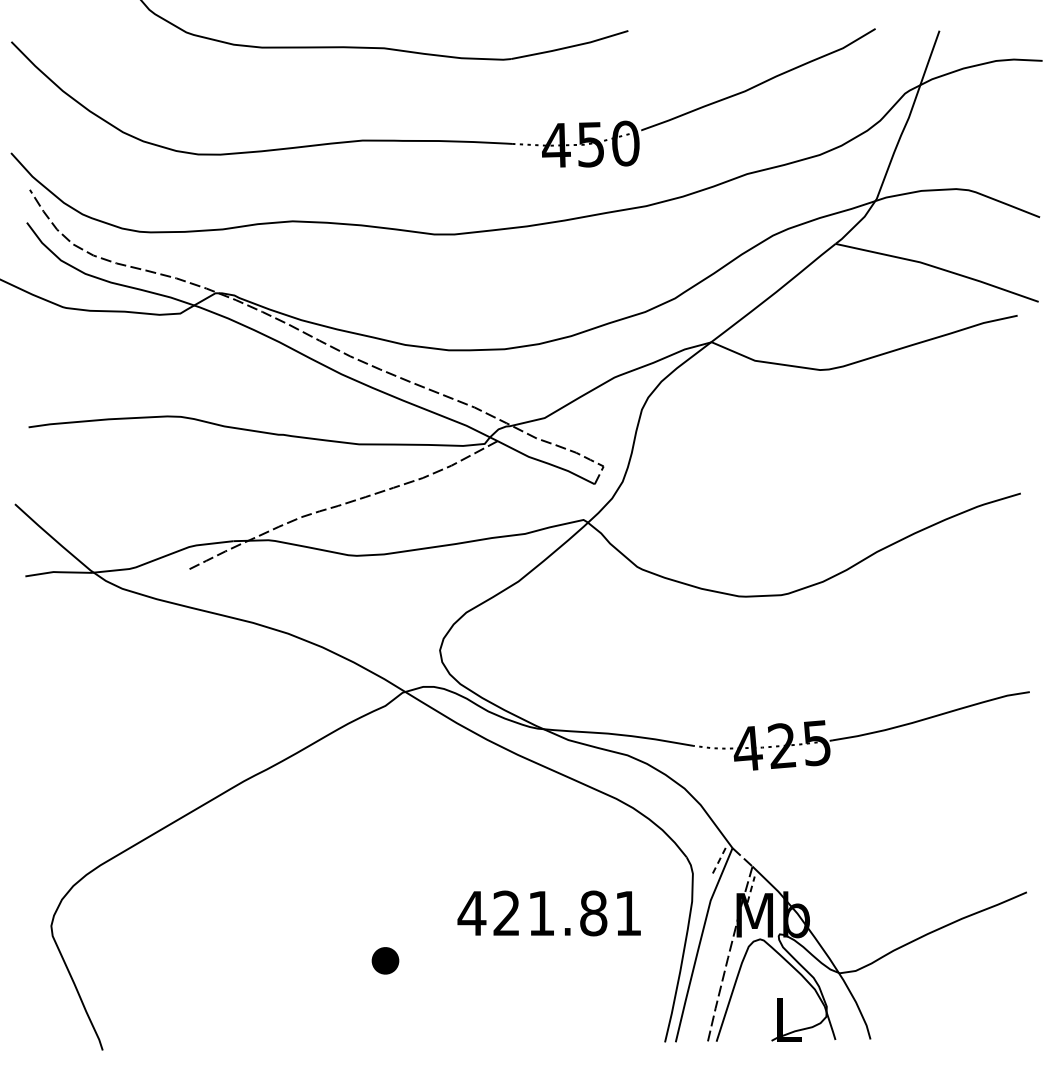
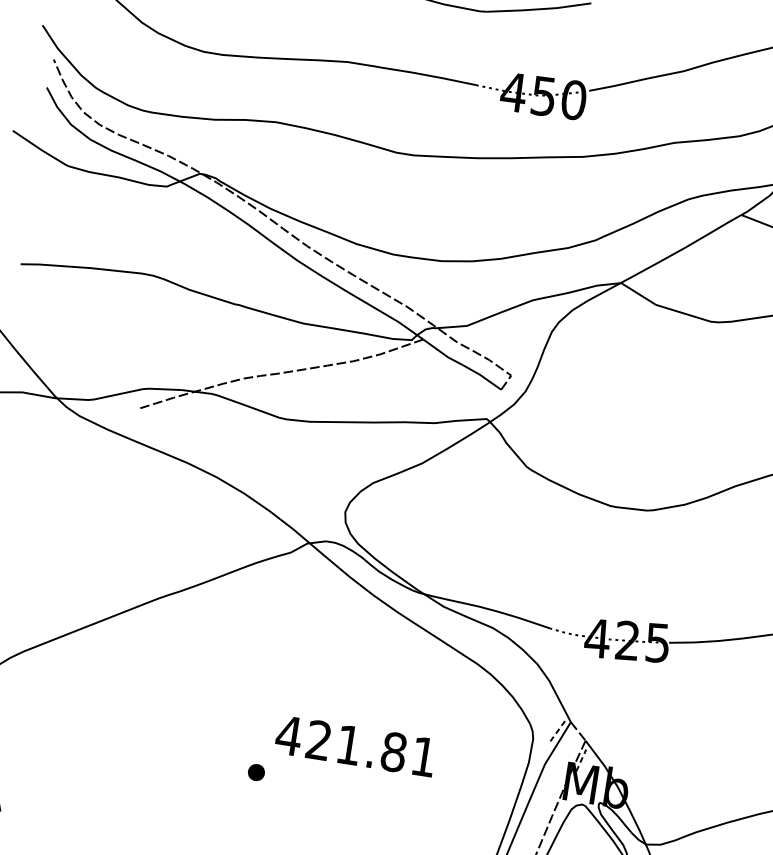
text: (548, 913) -> (355, 746), moved
part: (385, 960) -> (256, 772), size x0.71

